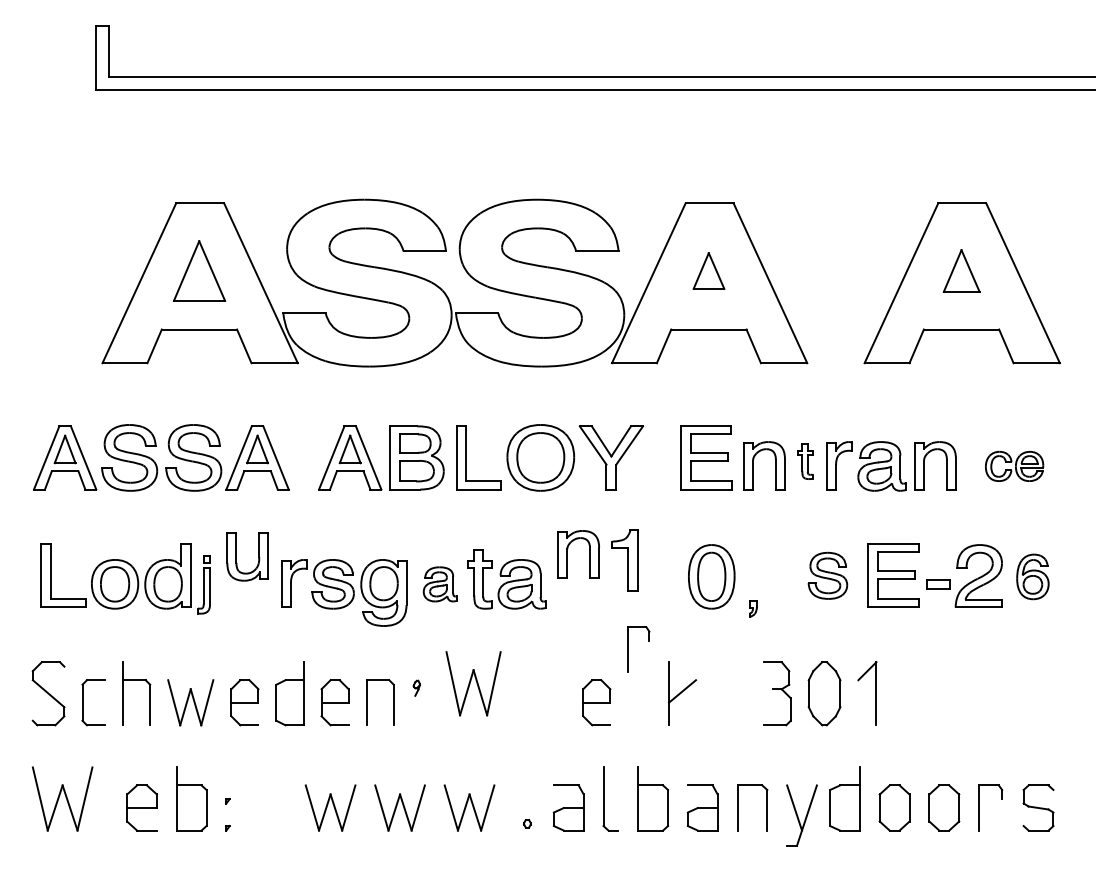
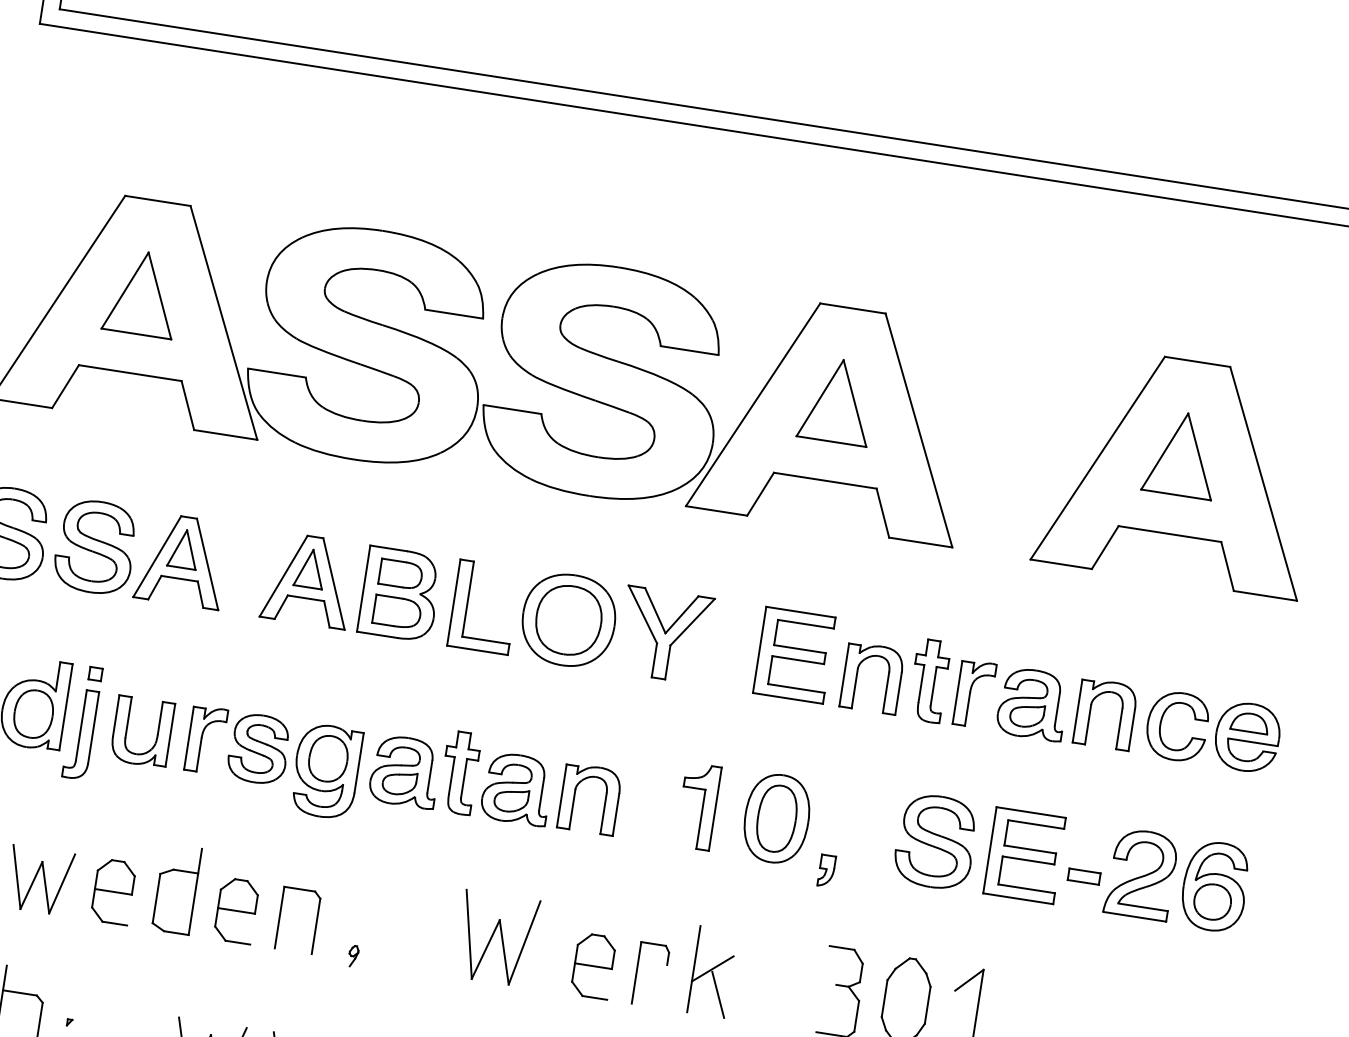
part: (708, 270) -> (837, 400), size x1.67
part: (961, 270) -> (1182, 453), size x1.43
part: (805, 461) -> (929, 681), size x1.67
part: (1014, 466) -> (1213, 732), size x1.67
part: (567, 554) -> (574, 796), moved
part: (236, 556) -> (126, 728), moved
part: (624, 560) -> (697, 805), moved
part: (827, 575) -> (935, 841), size x1.43
part: (1032, 576) -> (1214, 885), size x1.43
part: (203, 584) -> (81, 721), size x1.43
part: (440, 584) -> (405, 771), size x1.43
part: (753, 608) -> (827, 870), size x1.43
part: (628, 649) -> (636, 972), moved
part: (473, 683) -> (496, 938), moved
part: (416, 687) -> (353, 955), moved
line: (689, 709) -> (718, 994), added

